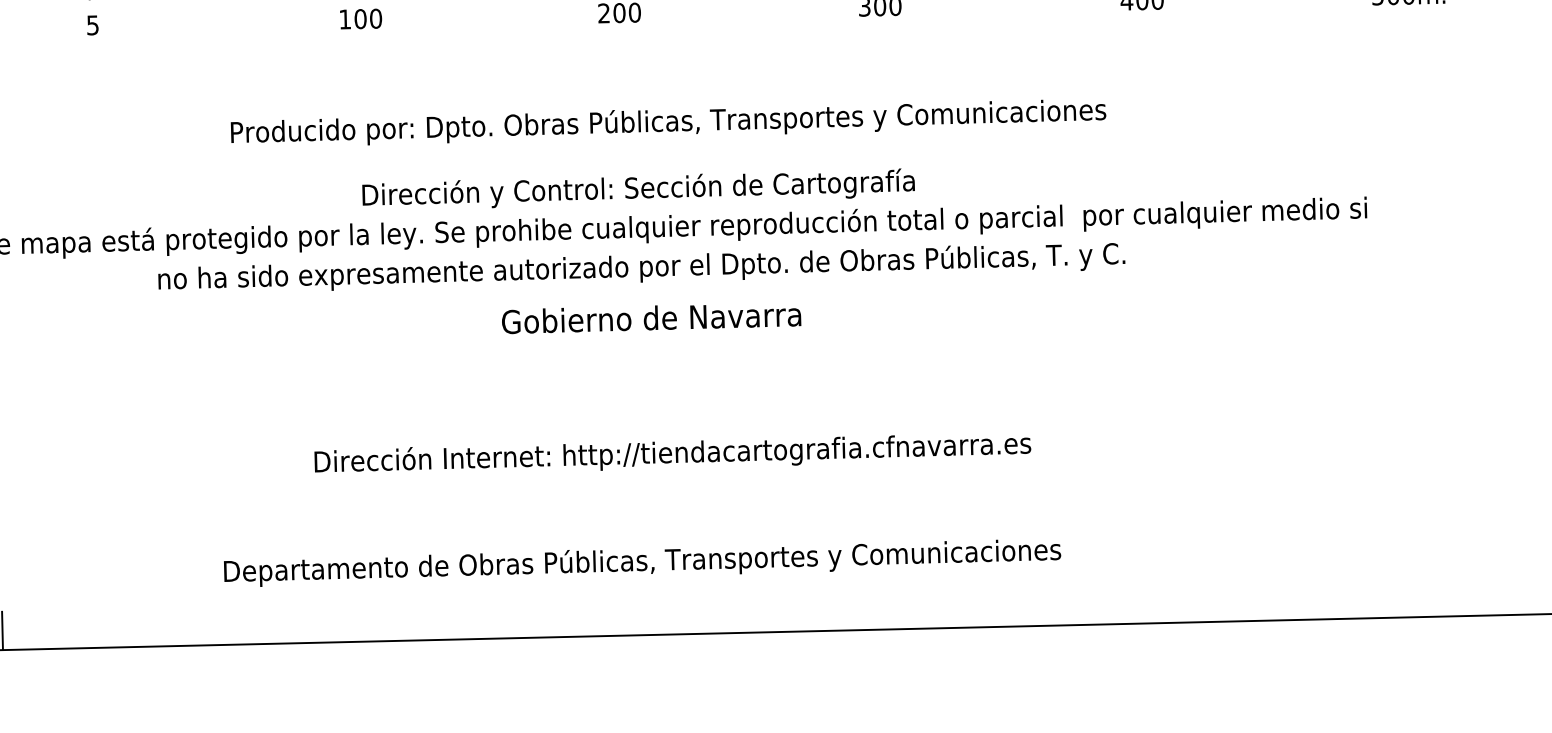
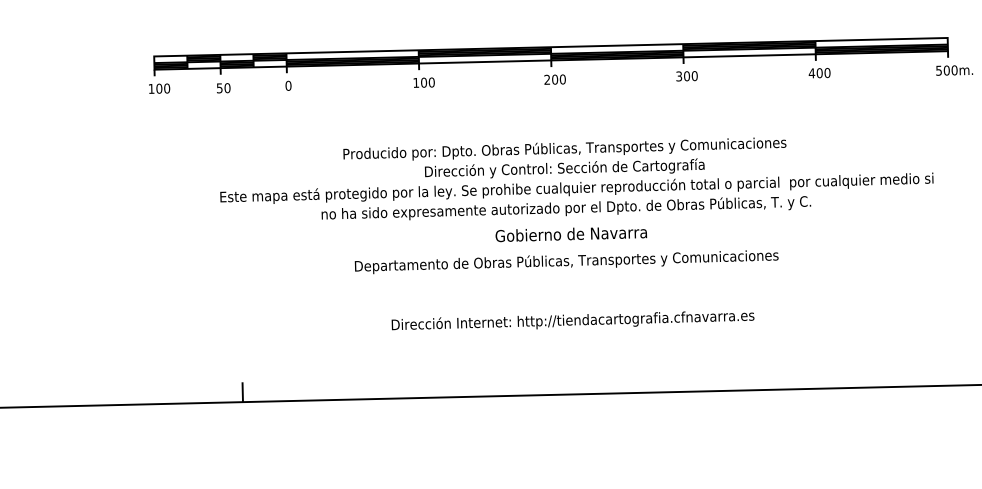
text: (92, 24) -> (288, 85), 5 -> 0
text: (667, 121) -> (564, 148), moved
text: (671, 453) -> (572, 320), moved
text: (642, 563) -> (566, 262), moved

